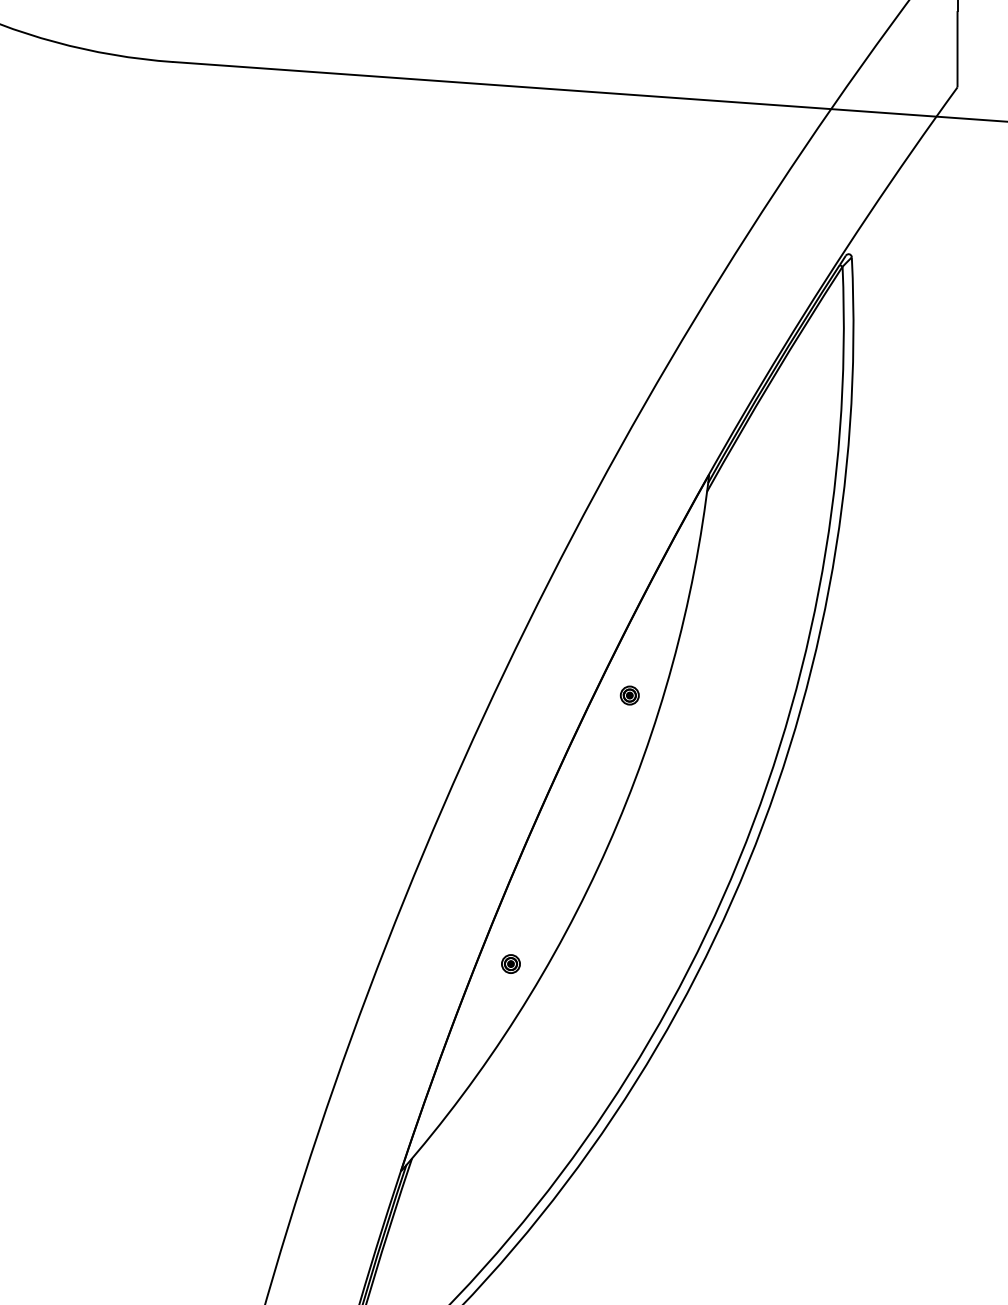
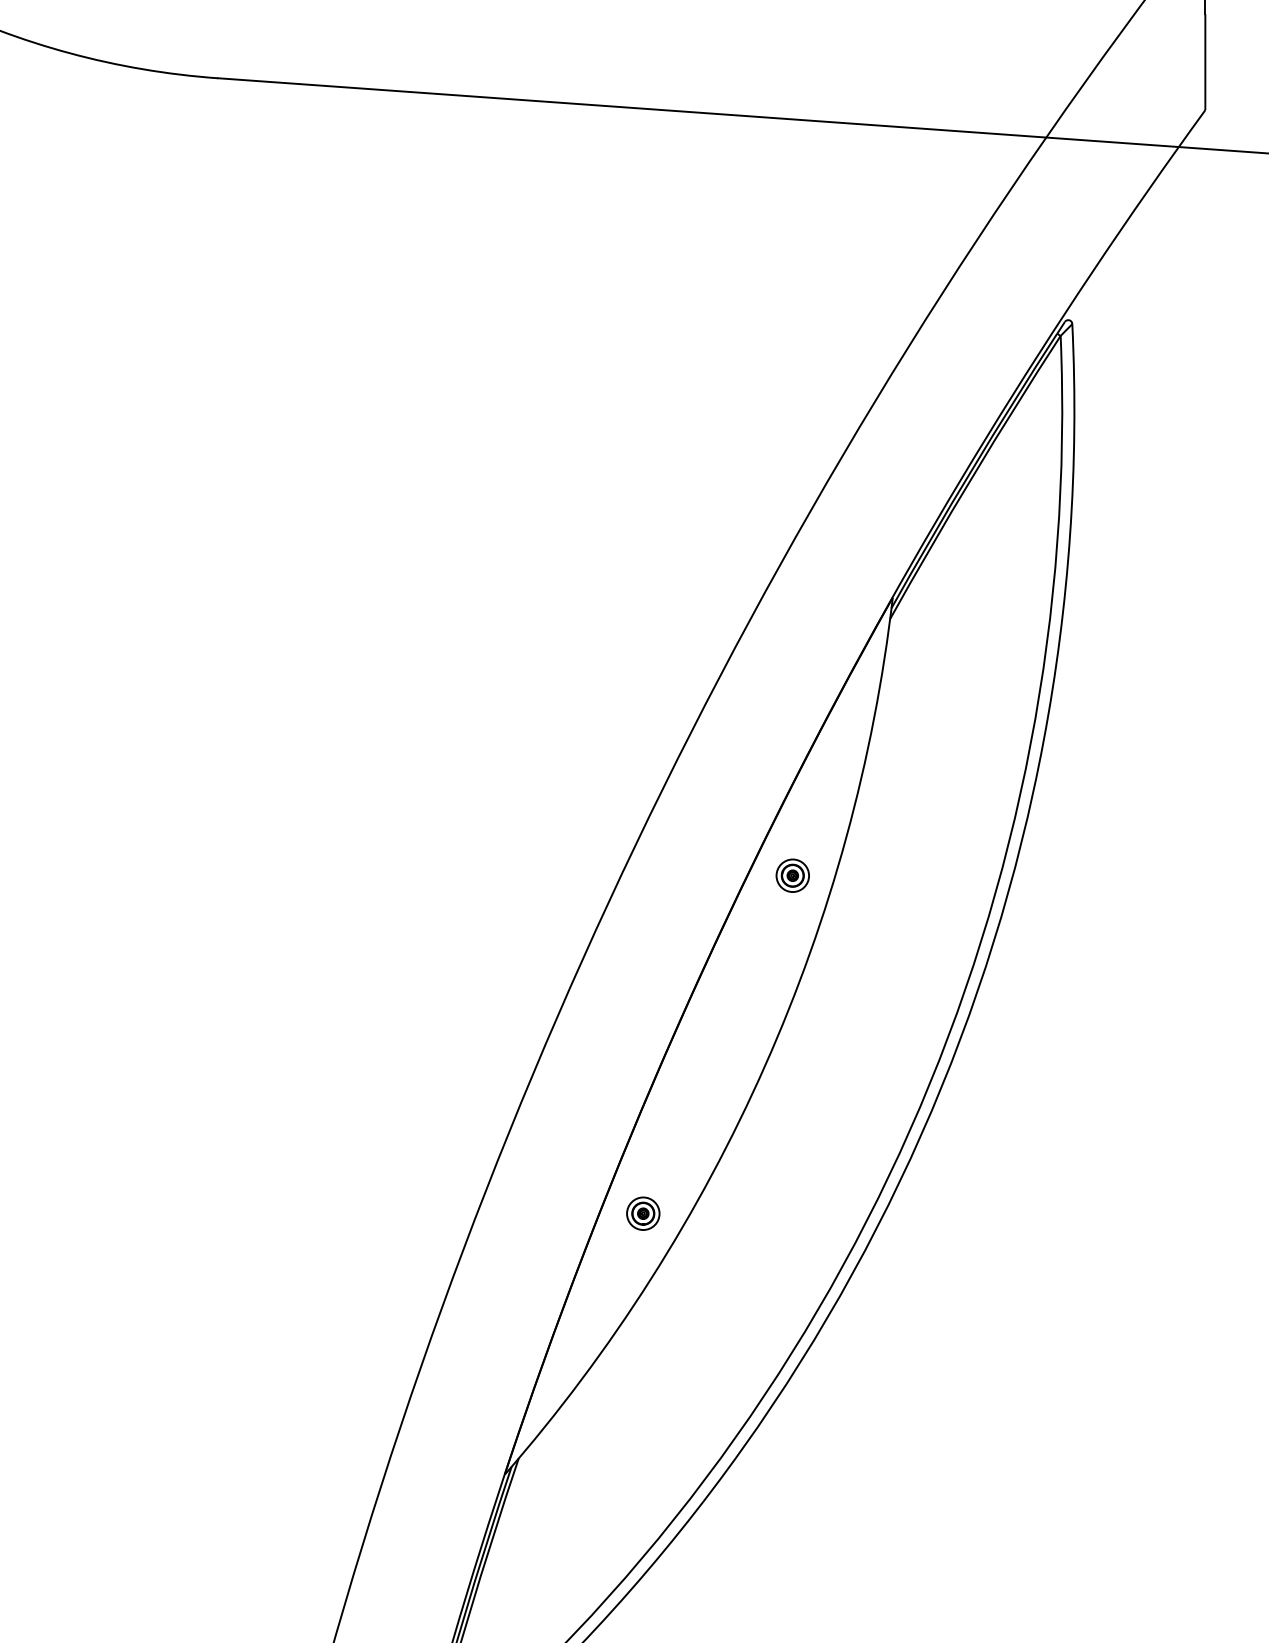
part: (629, 695) -> (792, 875), size x1.43
part: (510, 963) -> (642, 1212), size x1.43

